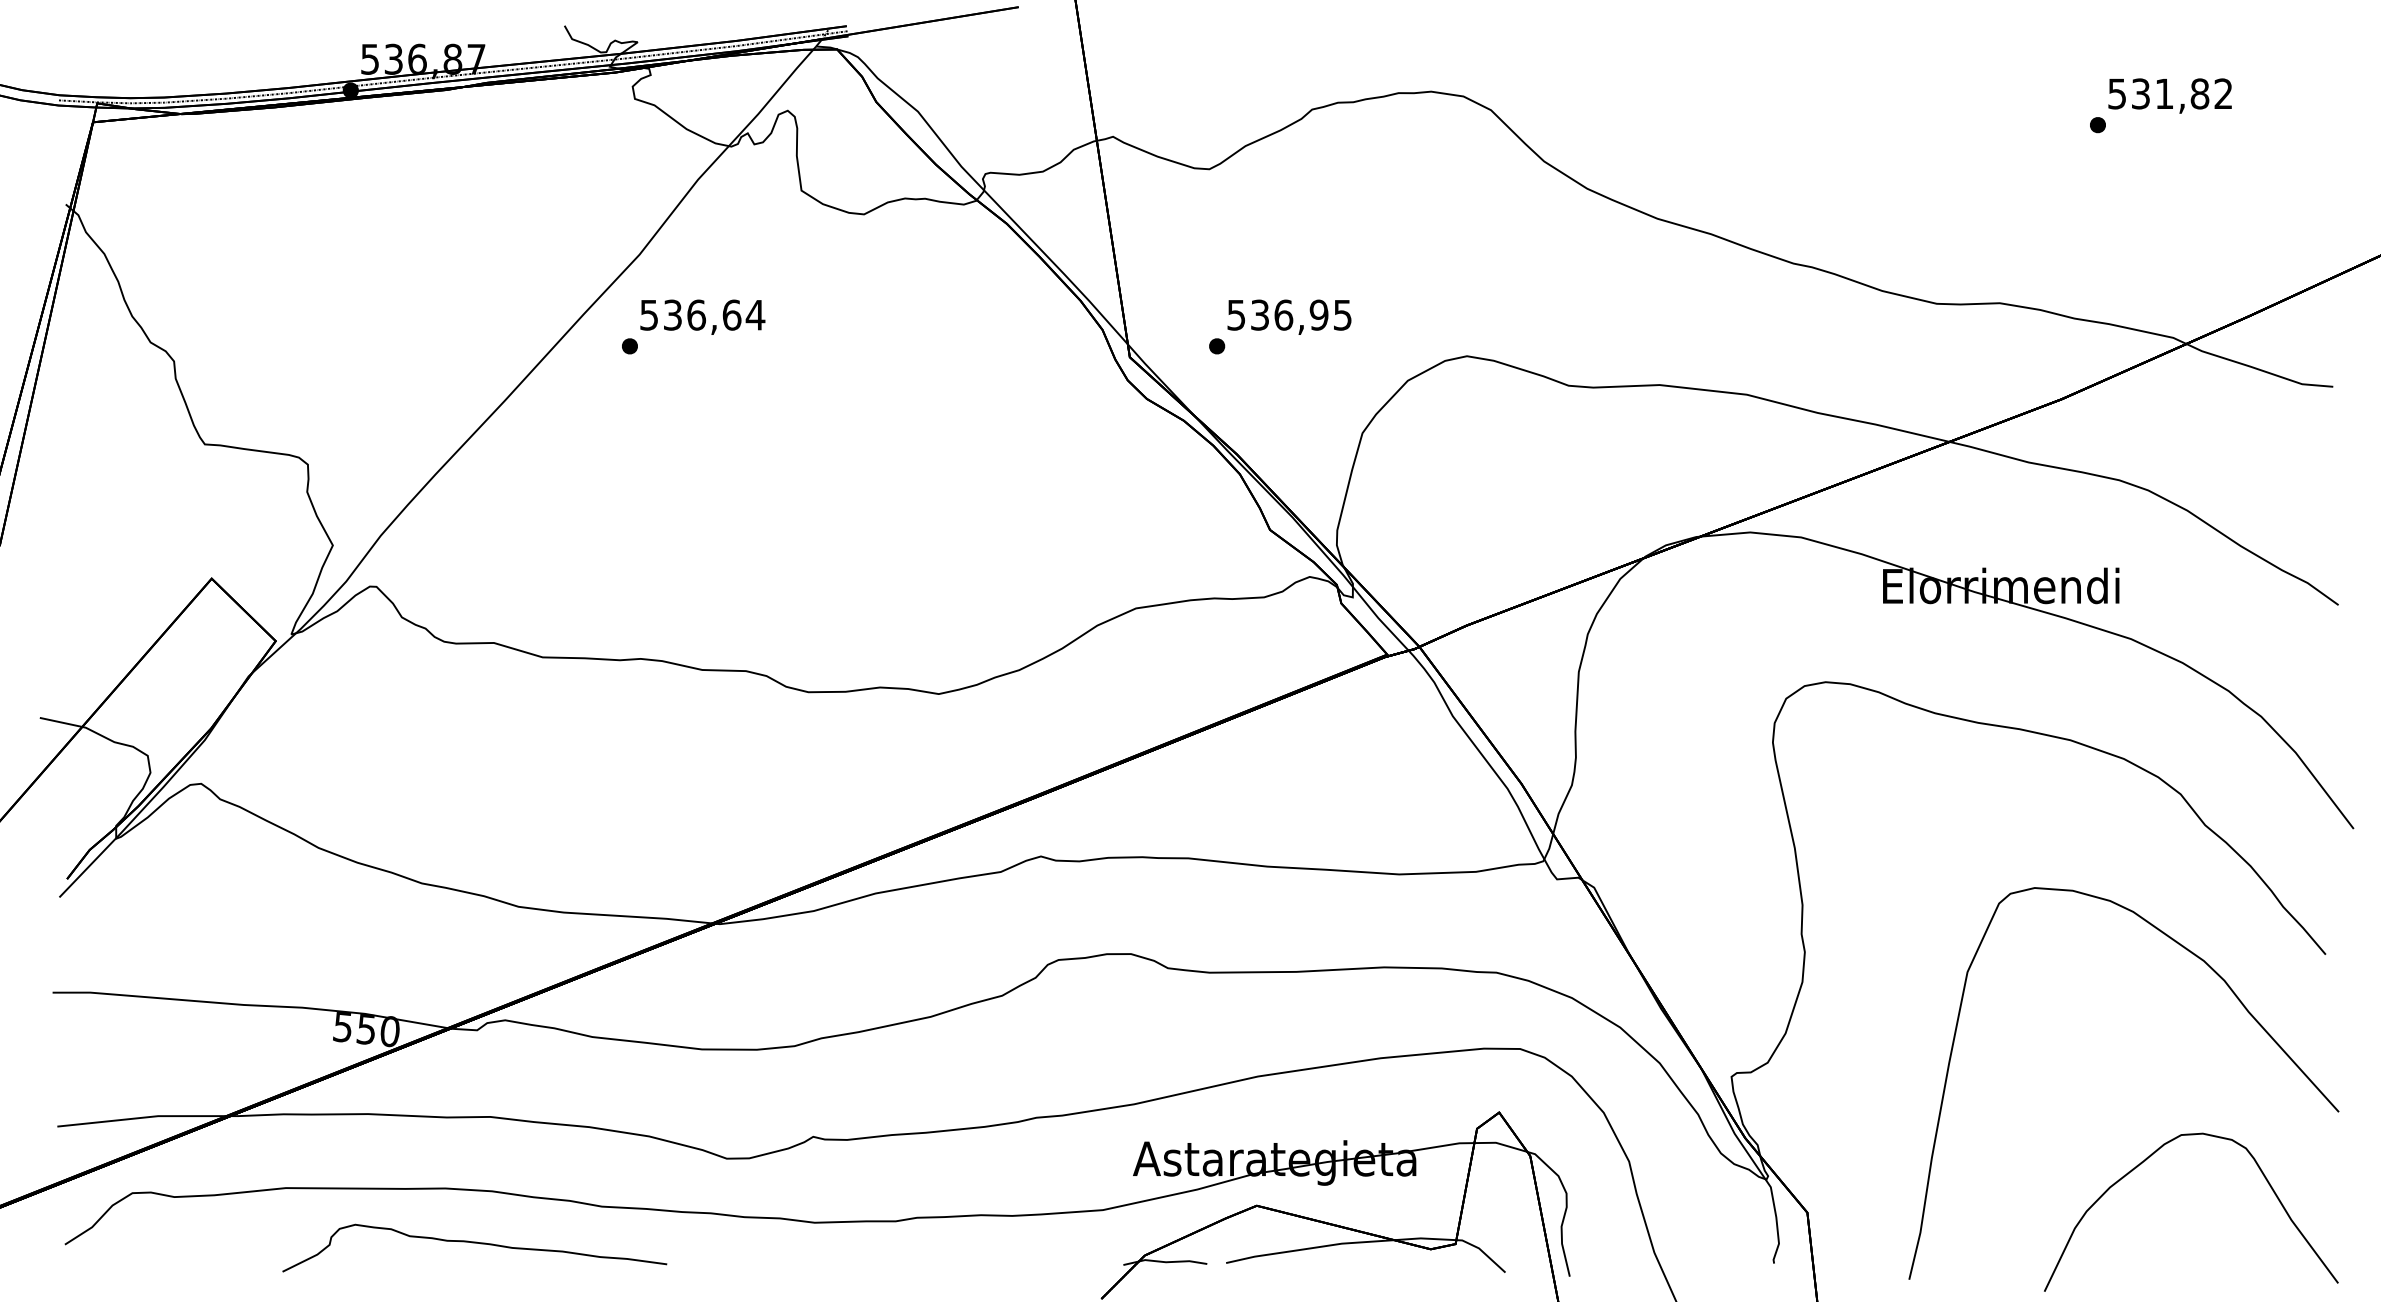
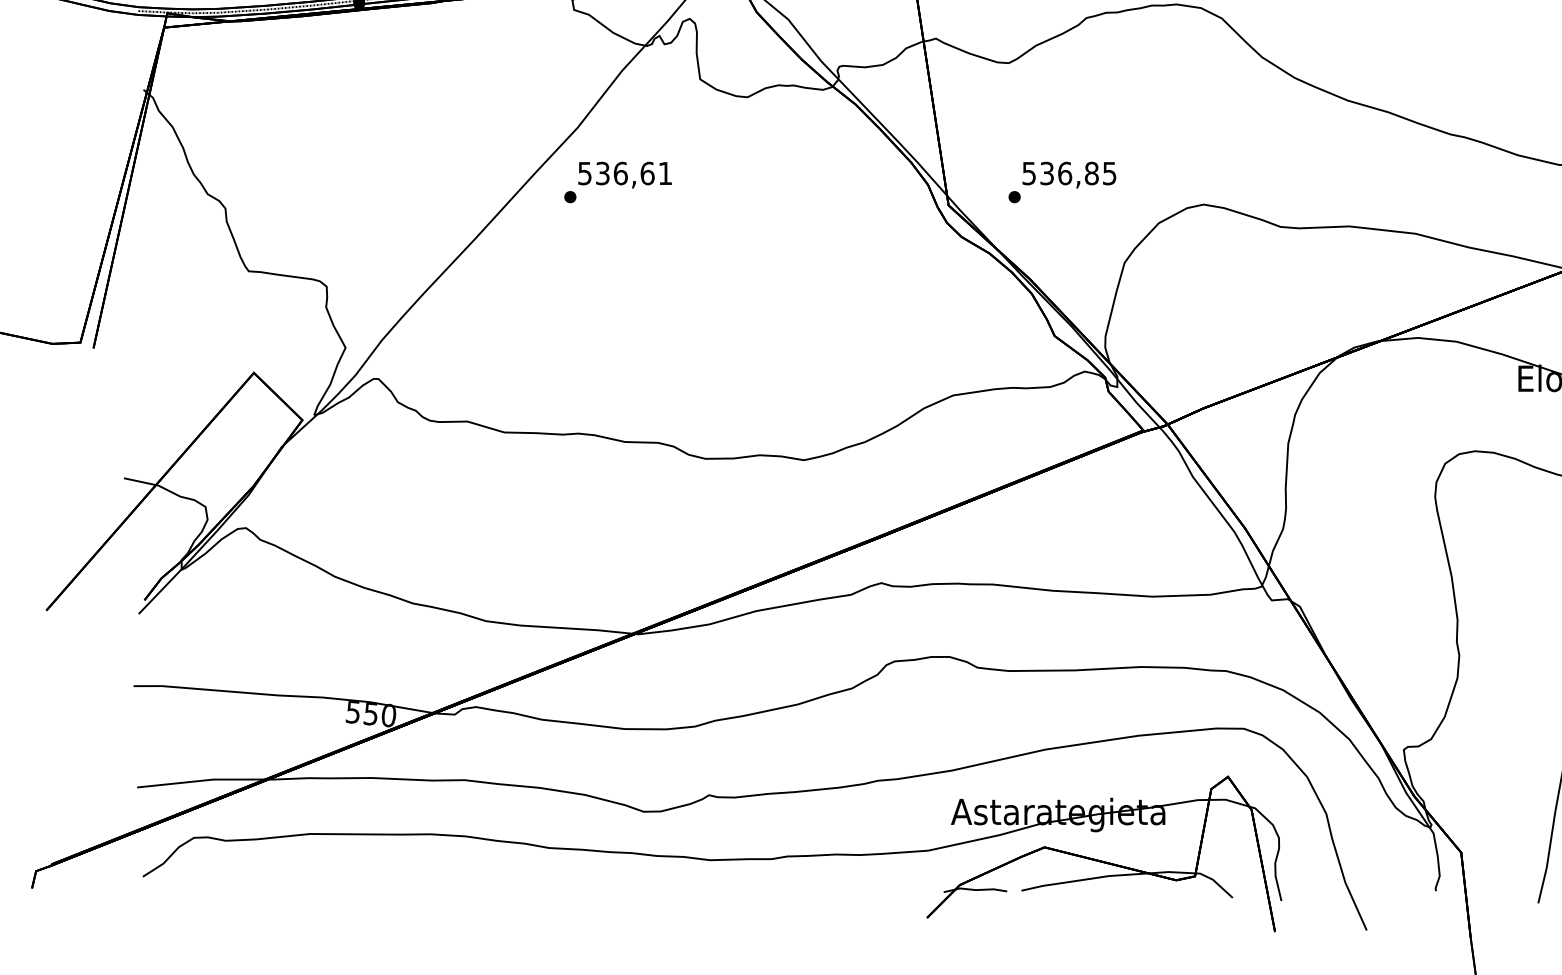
text: (1318, 314) -> (1091, 173), 536,95 -> 536,85
text: (755, 315) -> (665, 173), 536,64 -> 536,61
curve: (474, 1243) -> (452, 875), removed

